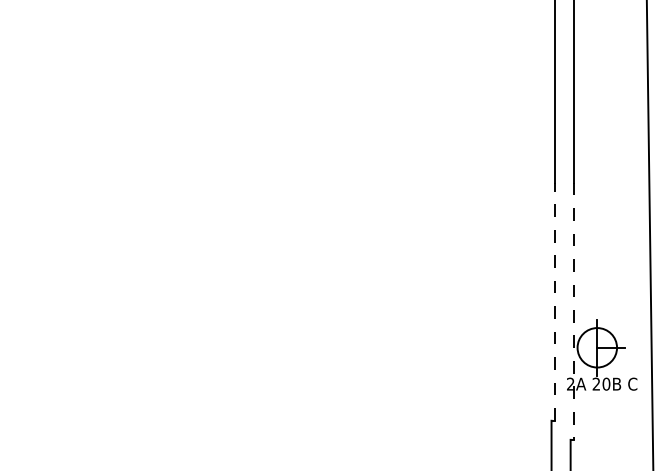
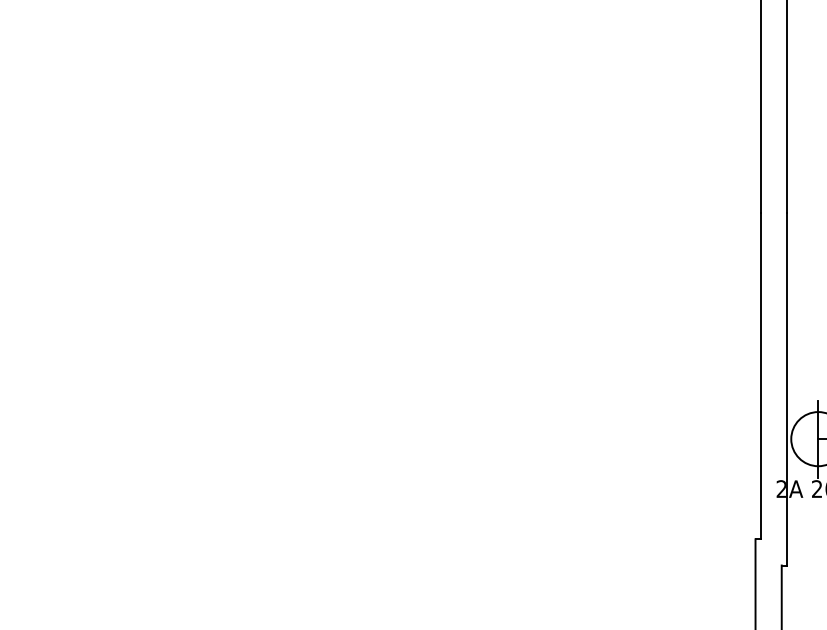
line: (555, 301) -> (760, 375), dashed -> solid
line: (574, 311) -> (787, 389), dashed -> solid

